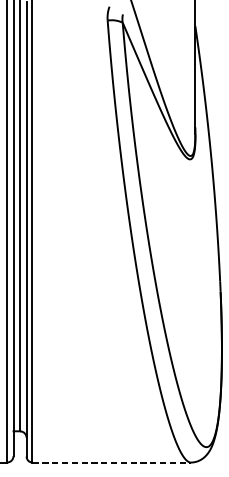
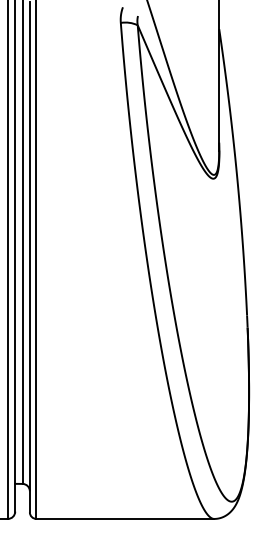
line: (111, 462) -> (125, 518), dashed -> solid

